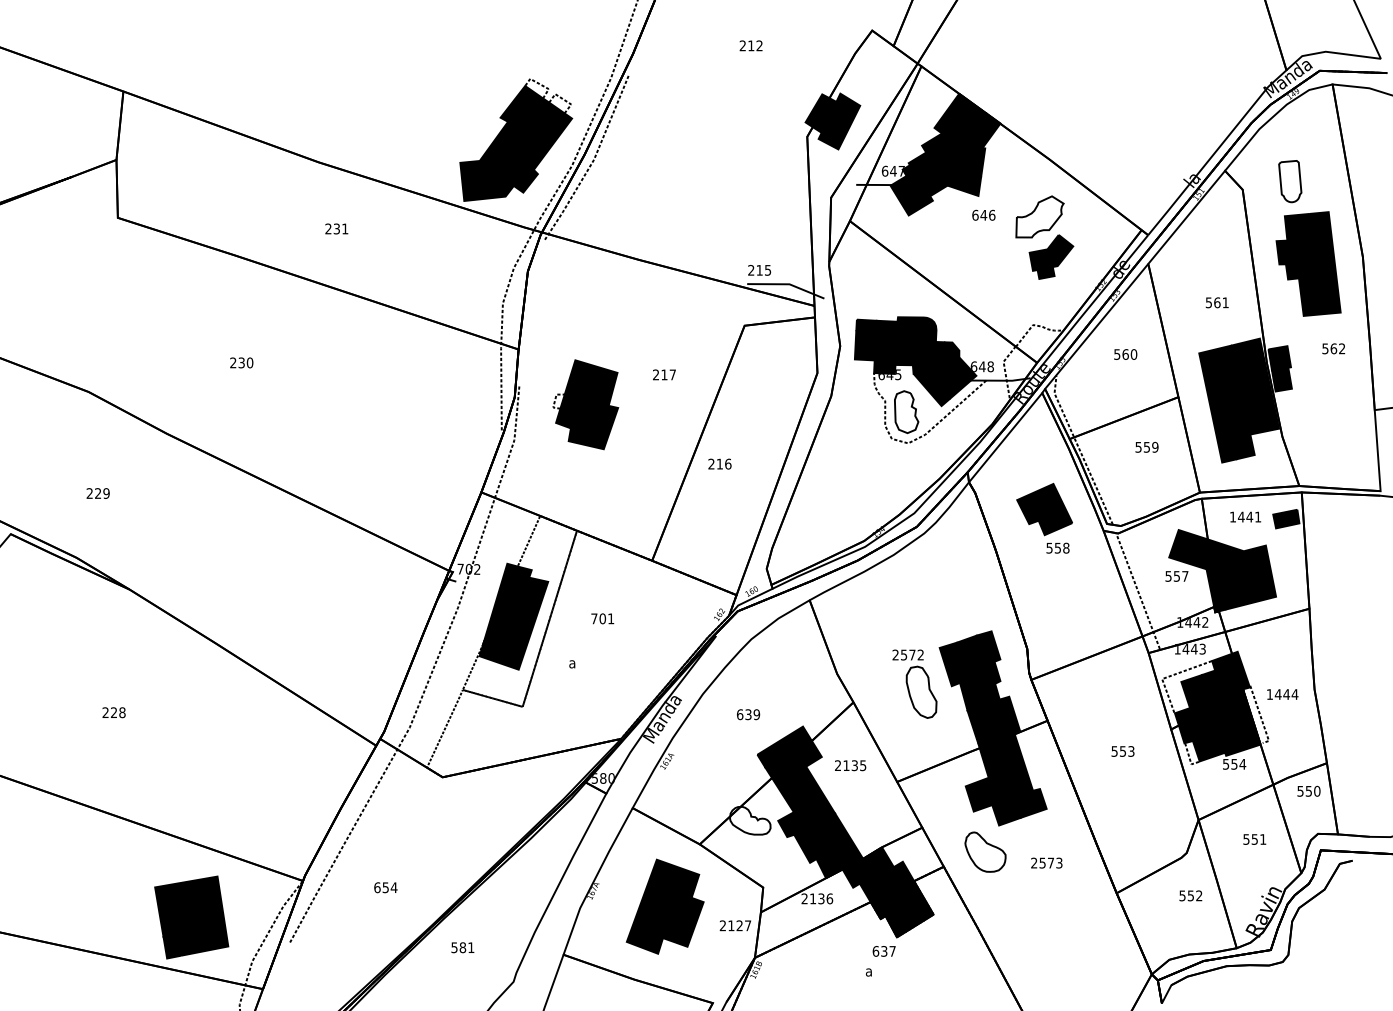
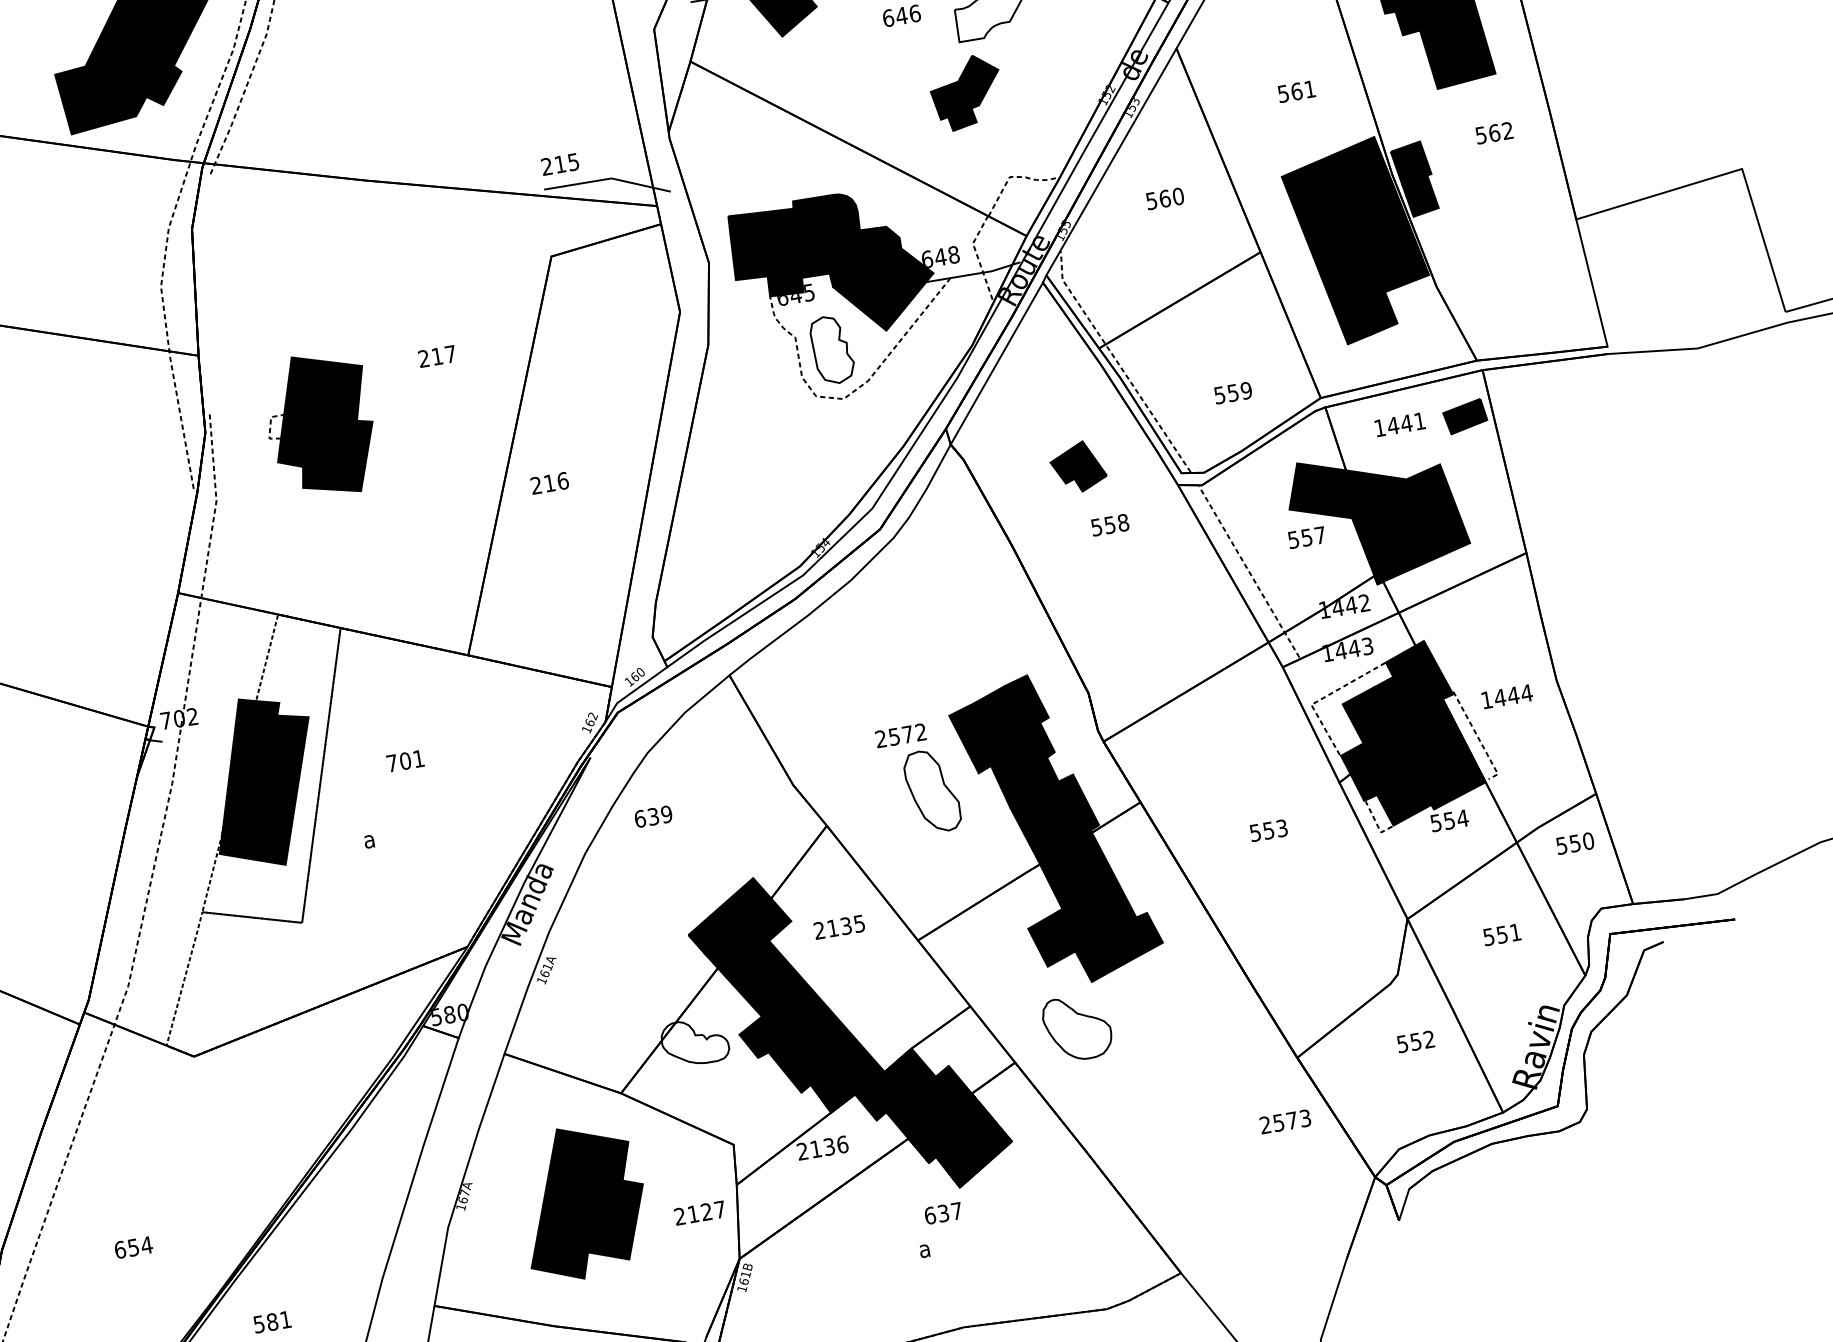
part: (1051, 256) -> (966, 91), moved
text: (1146, 446) -> (1232, 391), moved
part: (1044, 509) -> (1078, 467), size x0.6
text: (748, 714) -> (653, 816), moved
text: (1046, 862) -> (1284, 1120), moved

